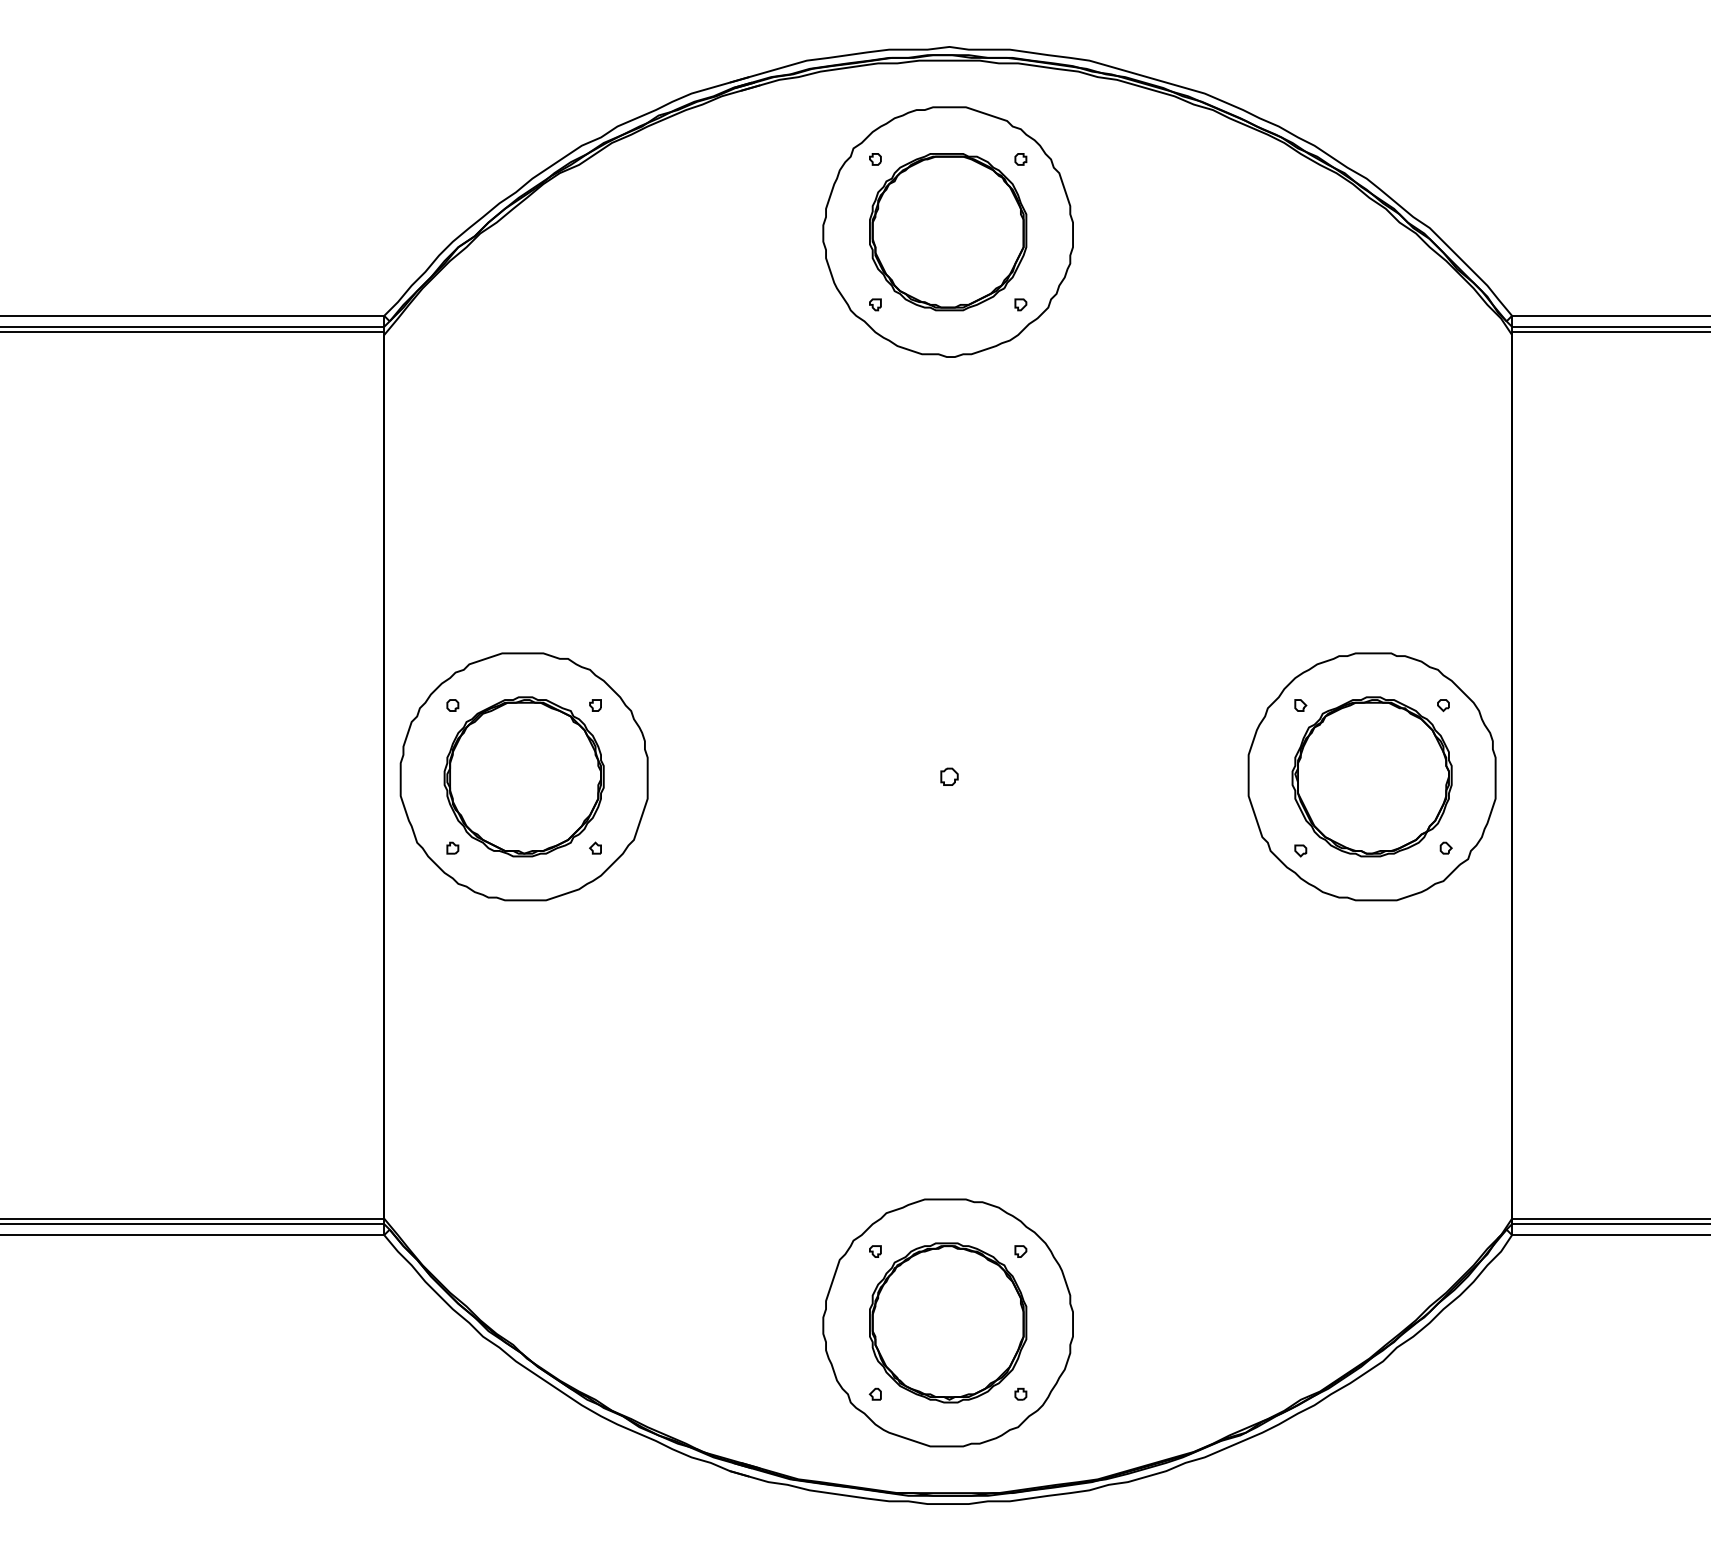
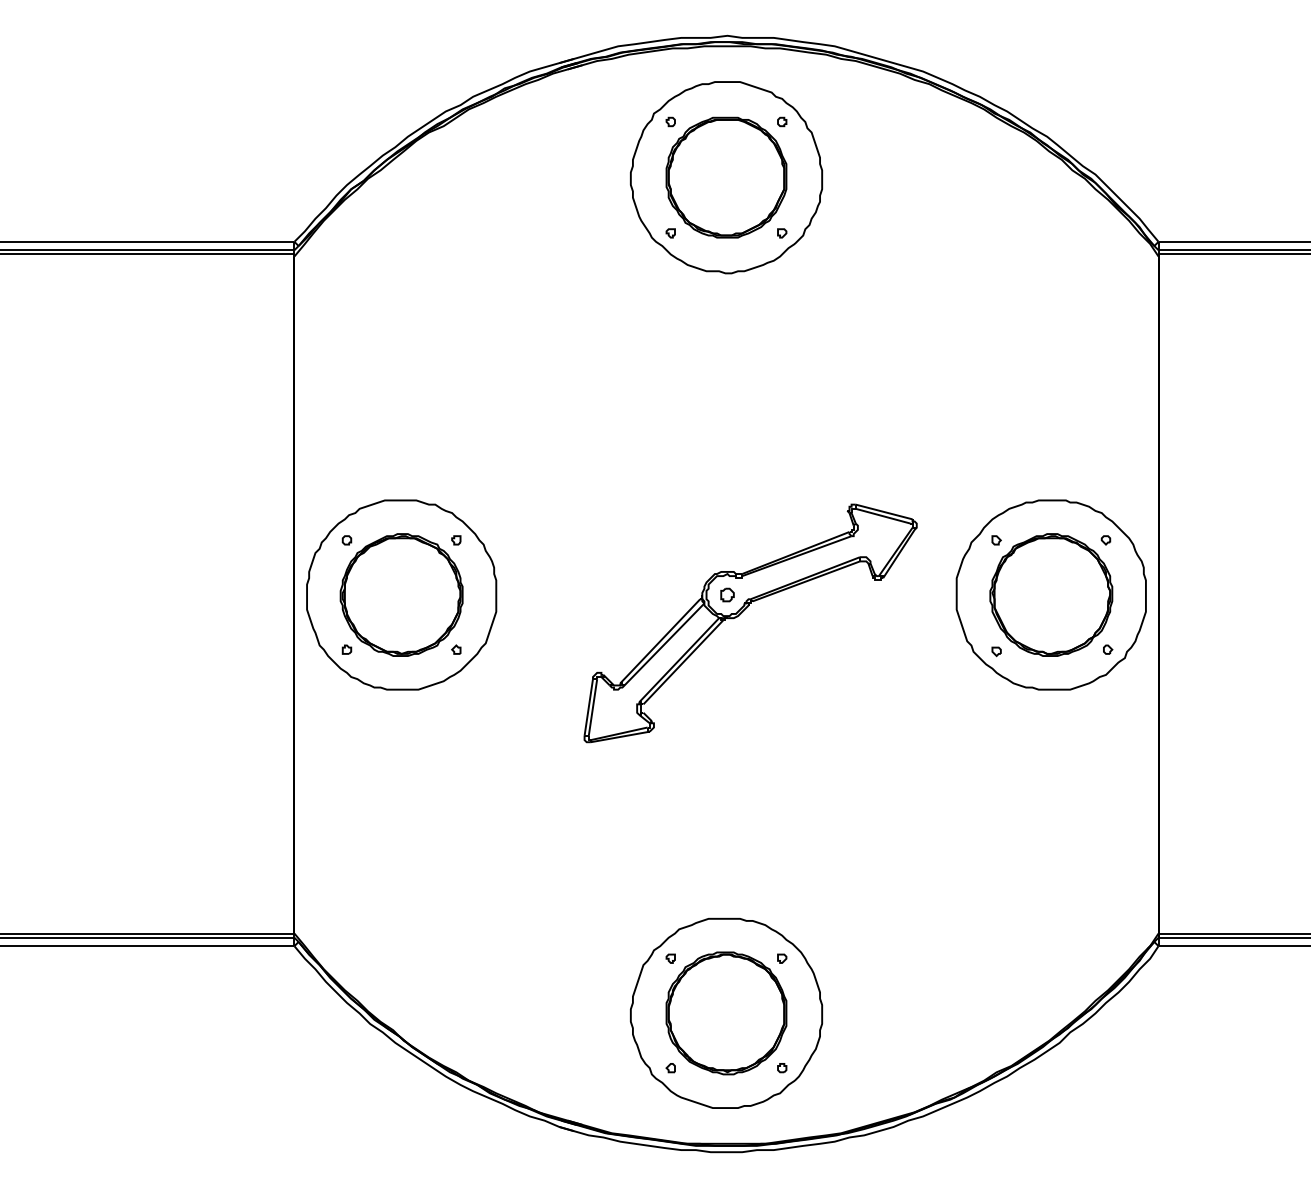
part: (967, 802) -> (741, 614), added

